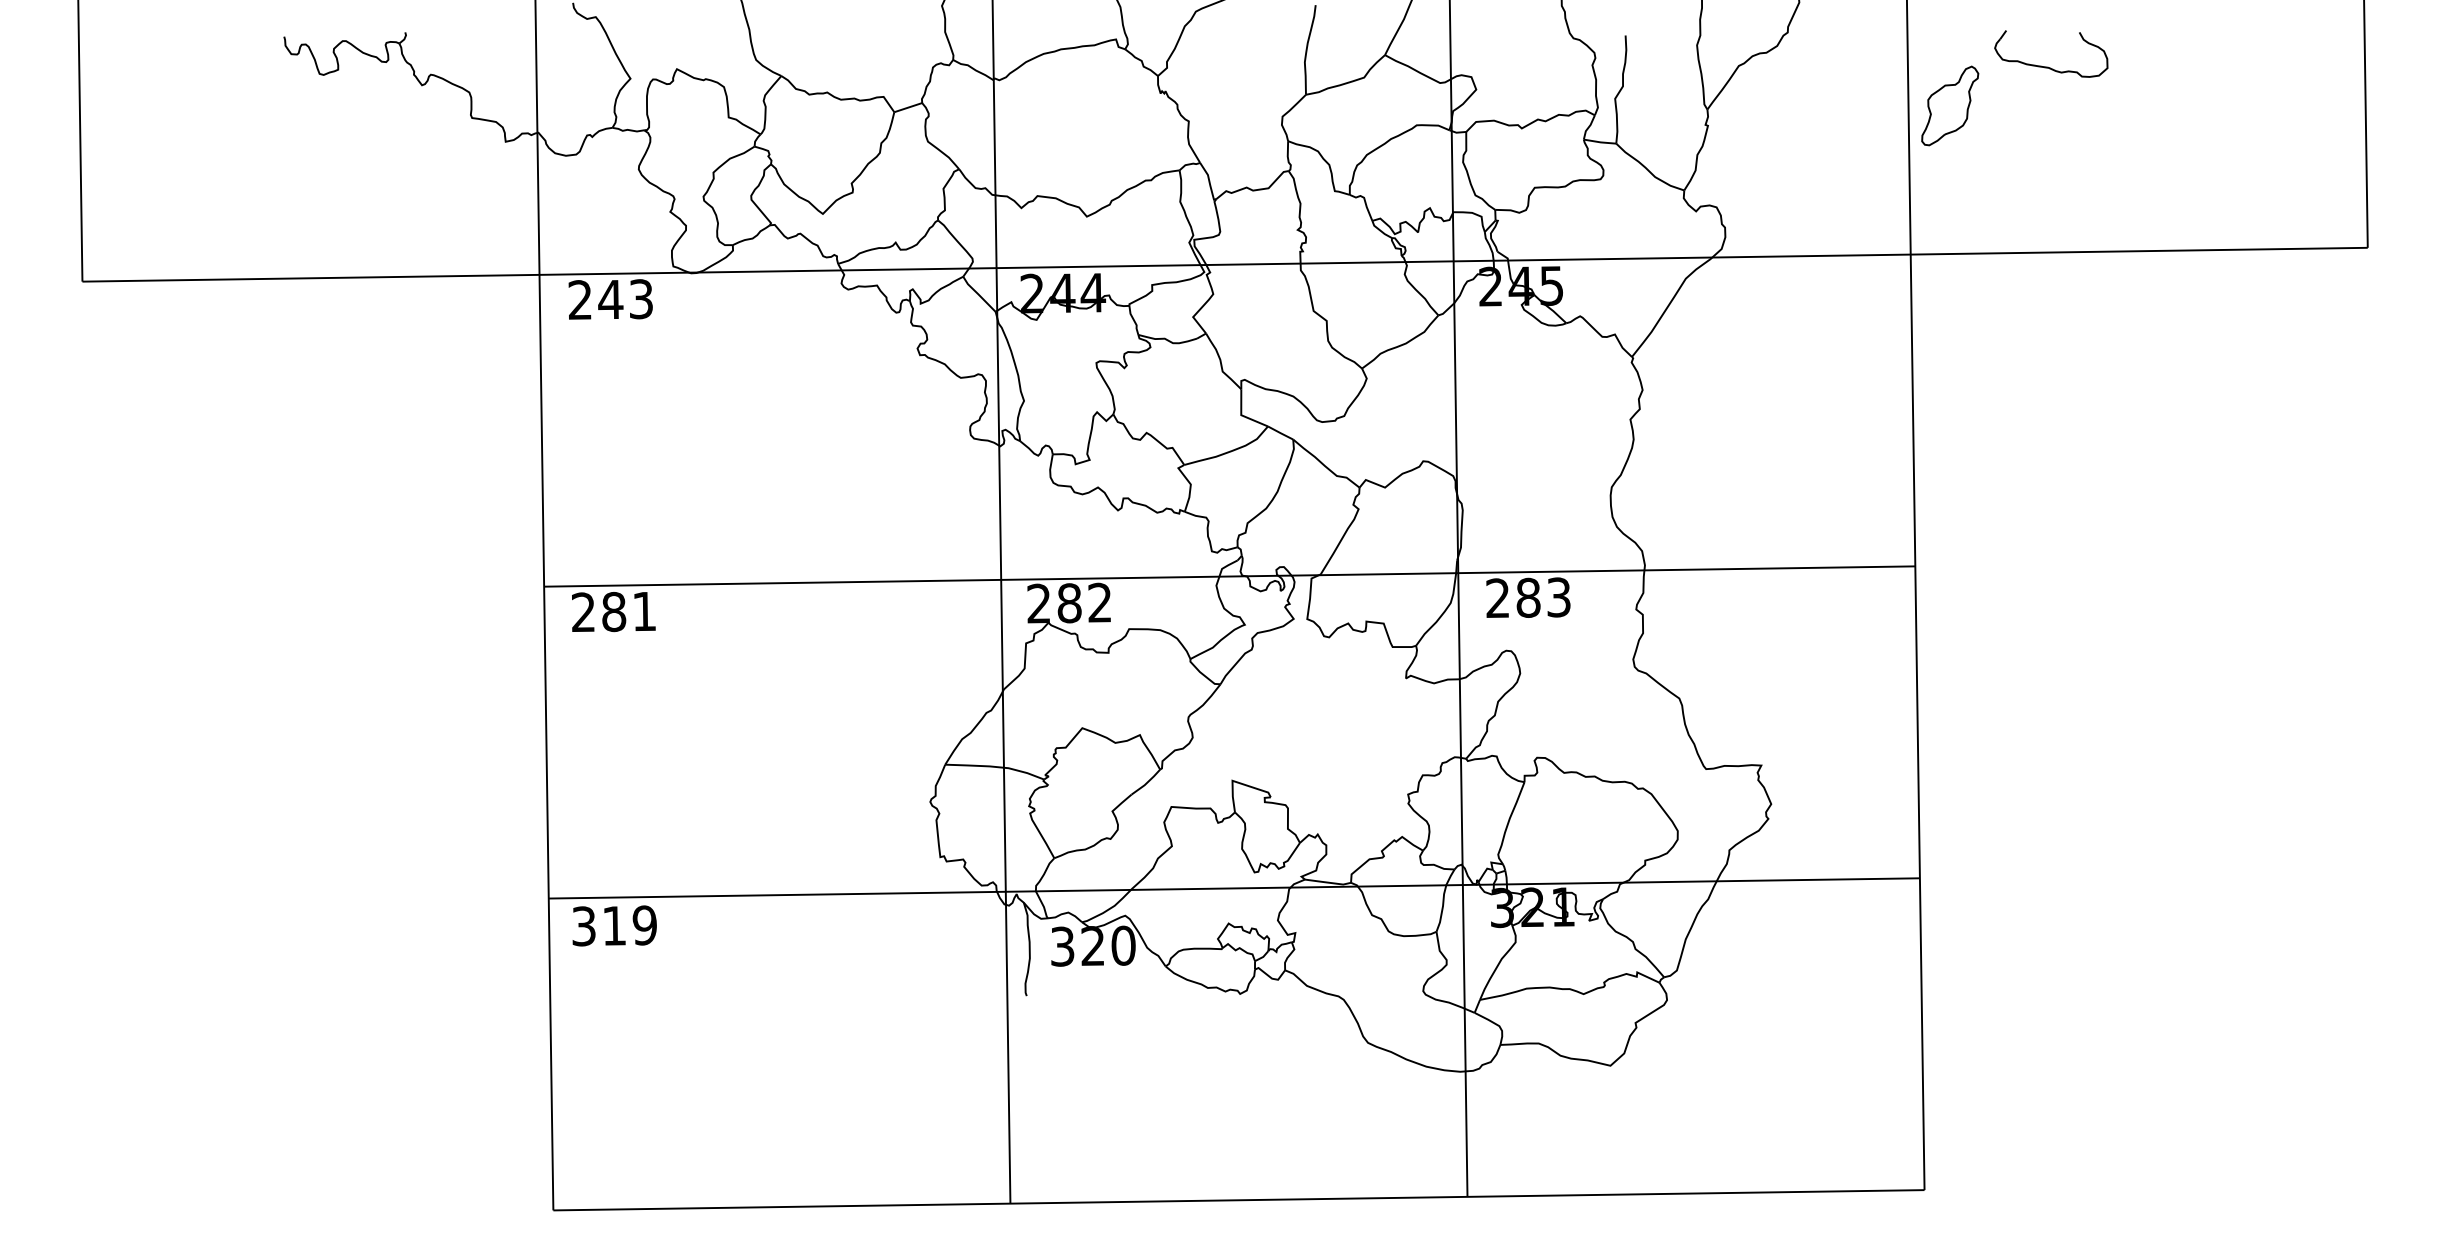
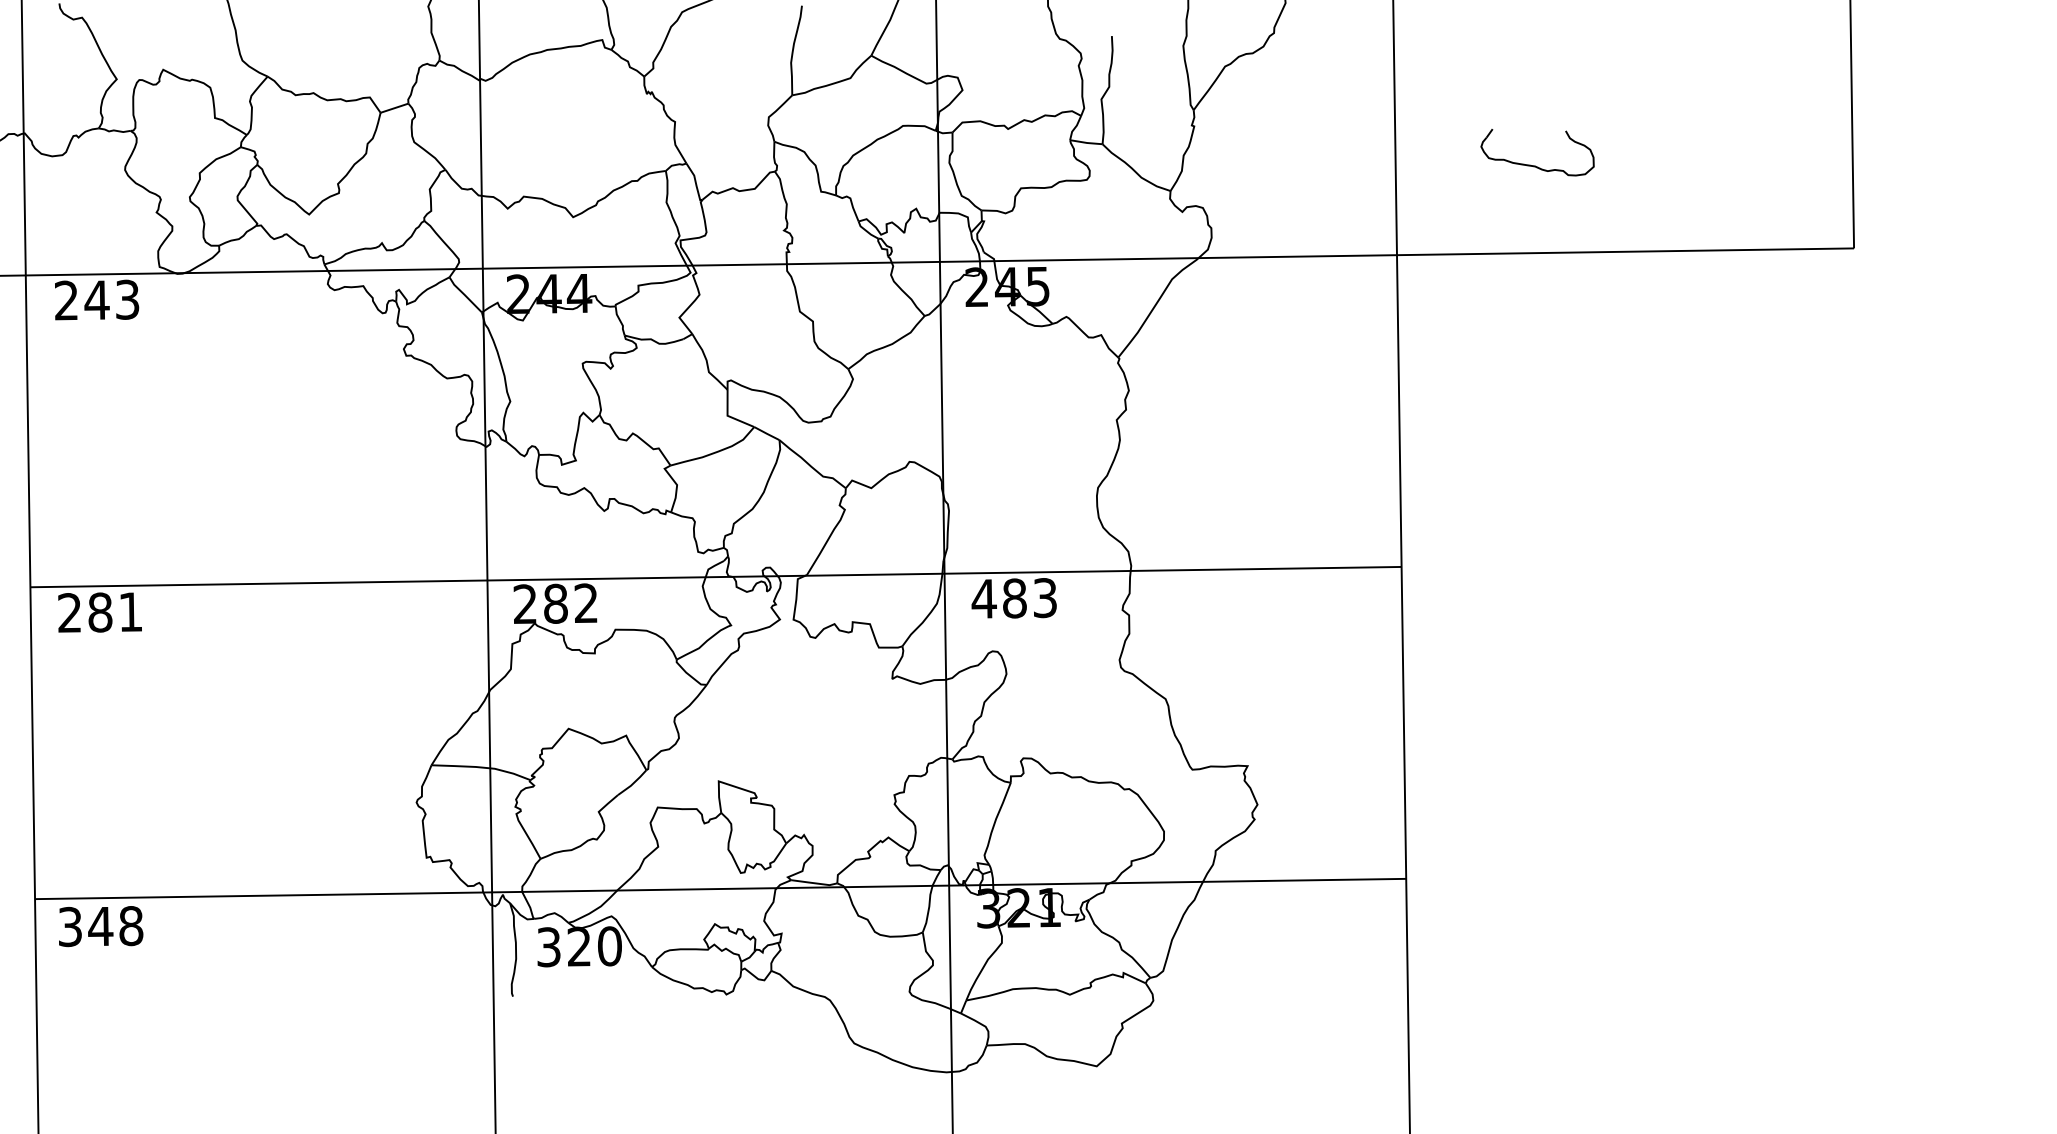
part: (2048, 66) -> (1534, 165), moved
part: (1950, 105) -> (1436, 106), removed
text: (1497, 597) -> (983, 598), 283 -> 483
text: (629, 925) -> (115, 926), 319 -> 348

